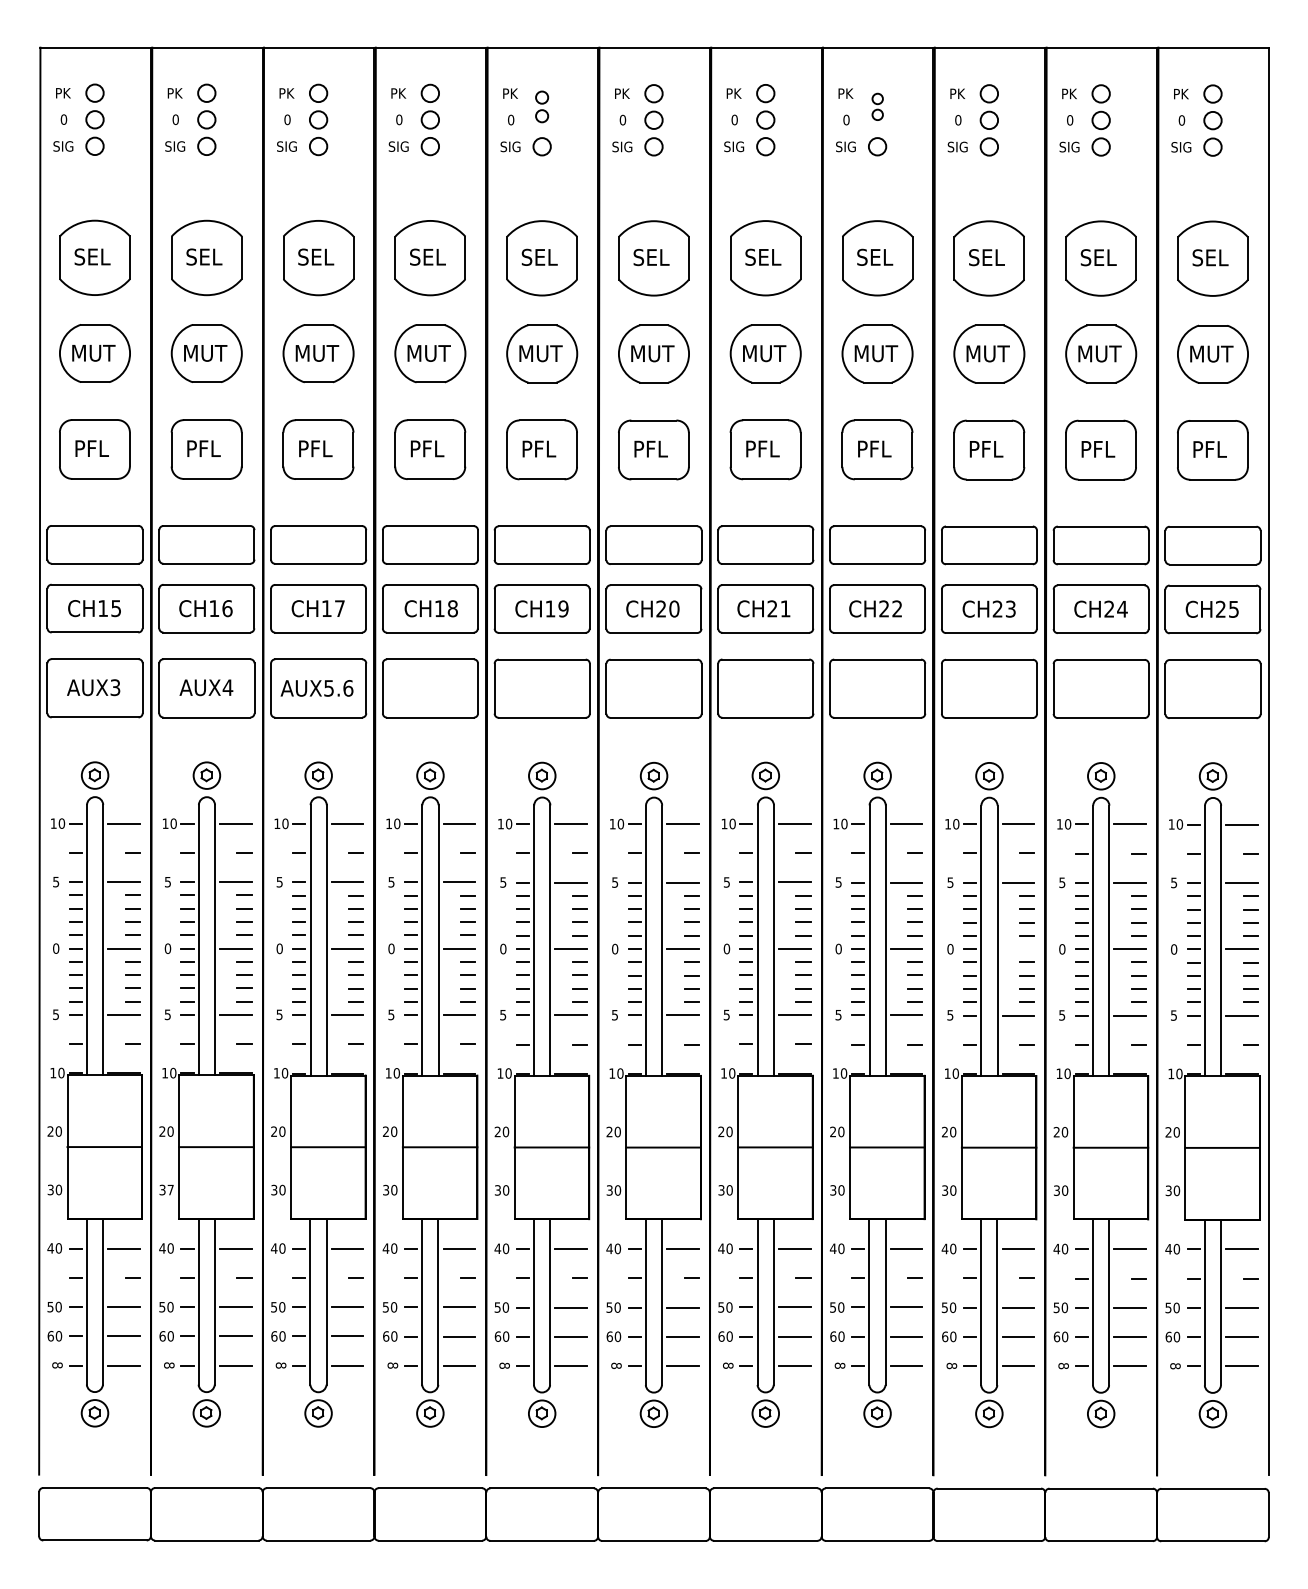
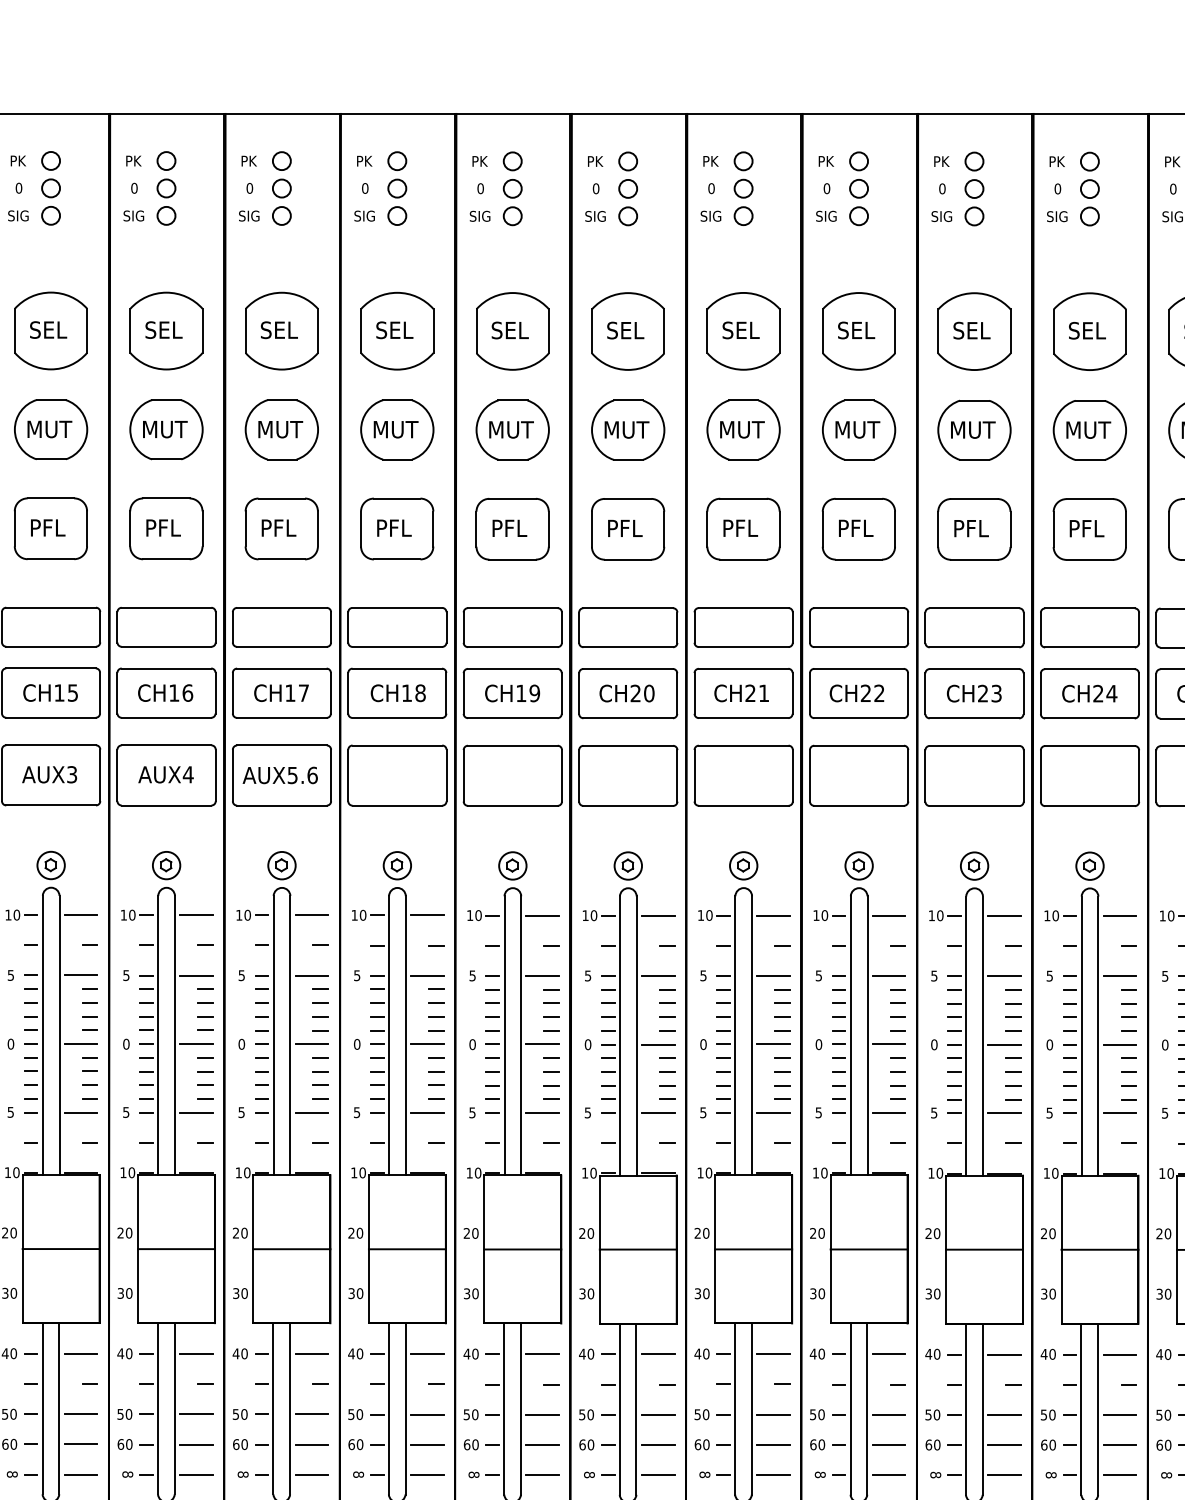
part: (541, 106) -> (512, 174), size x1.43
part: (877, 106) -> (858, 174), size x1.67
line: (1018, 949) -> (1004, 1045), added
text: (170, 1189) -> (129, 1292), 37 -> 30

